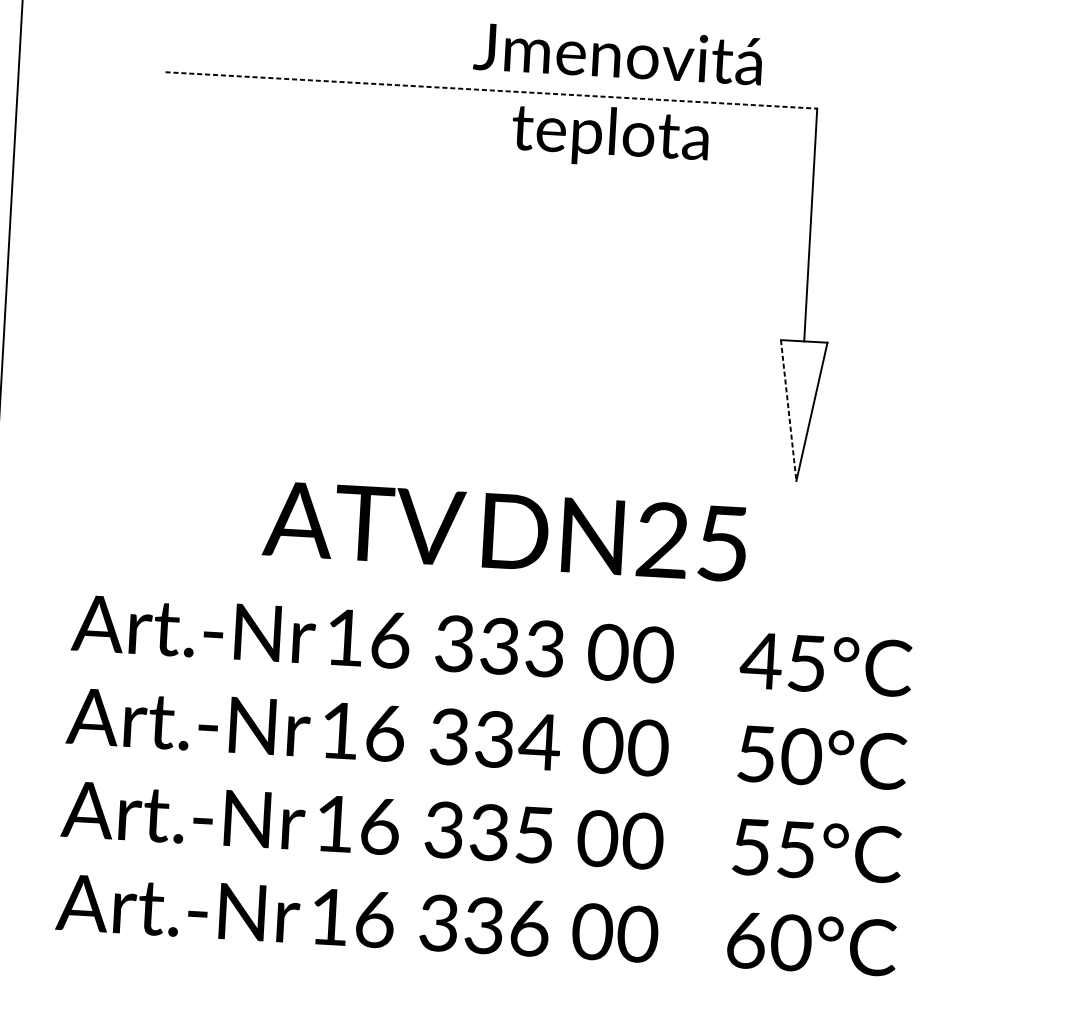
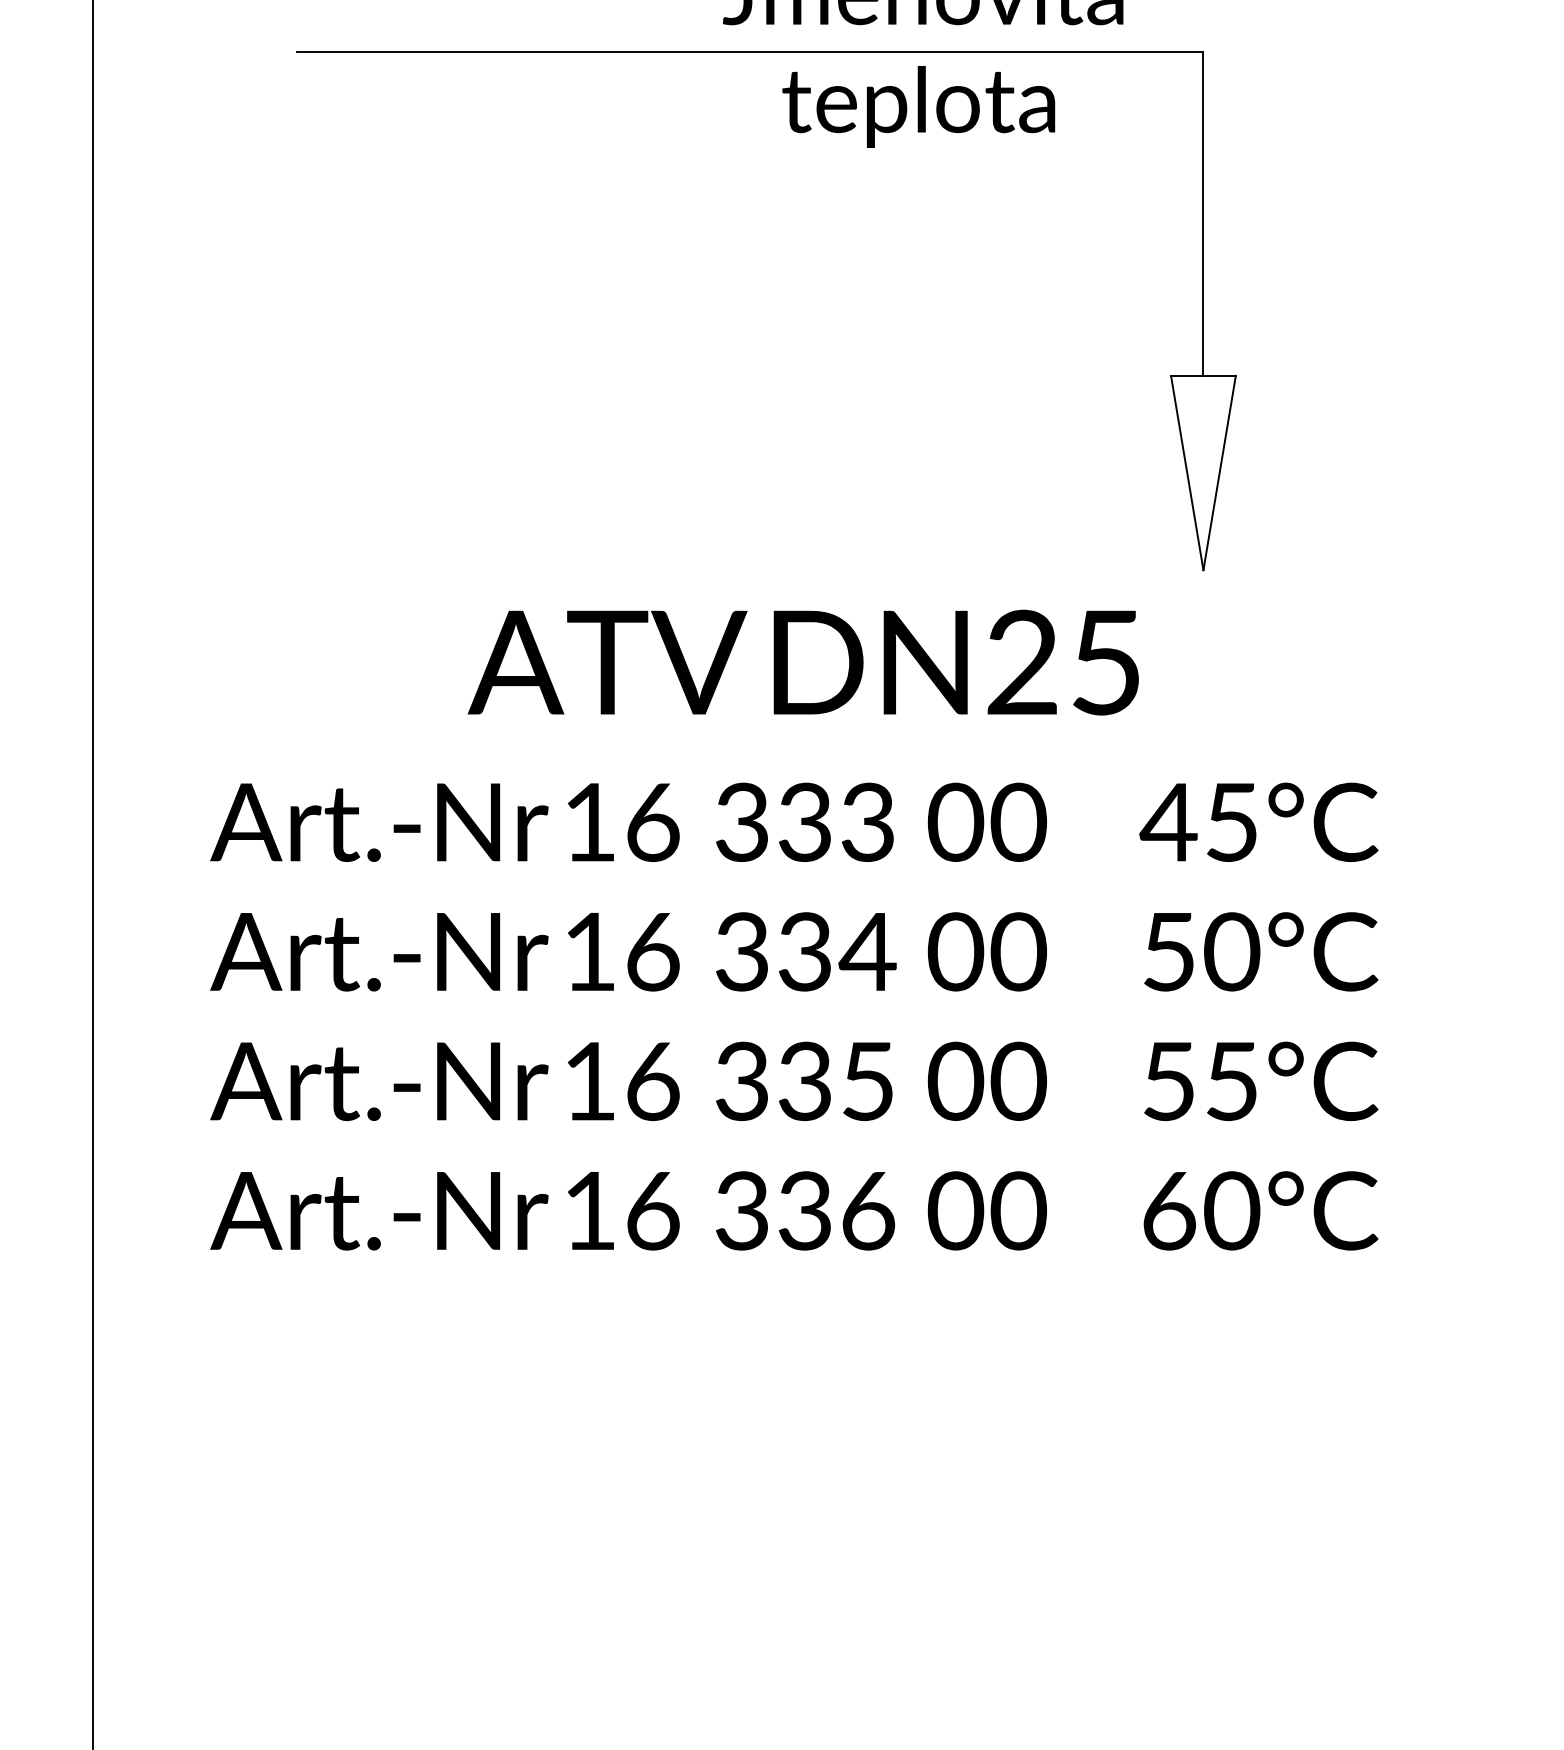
line: (491, 90) -> (750, 52), dashed -> solid
line: (788, 410) -> (1187, 473), dashed -> solid

